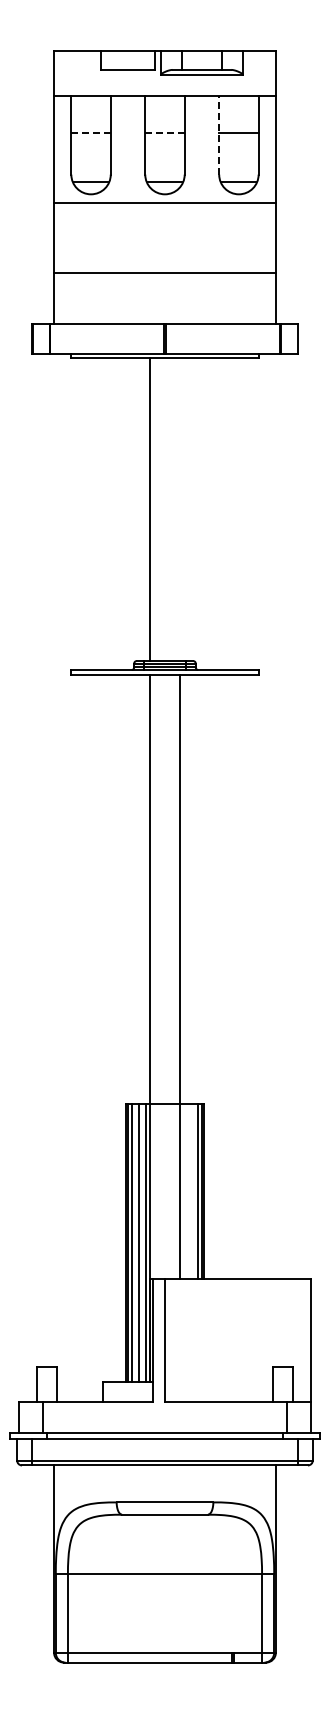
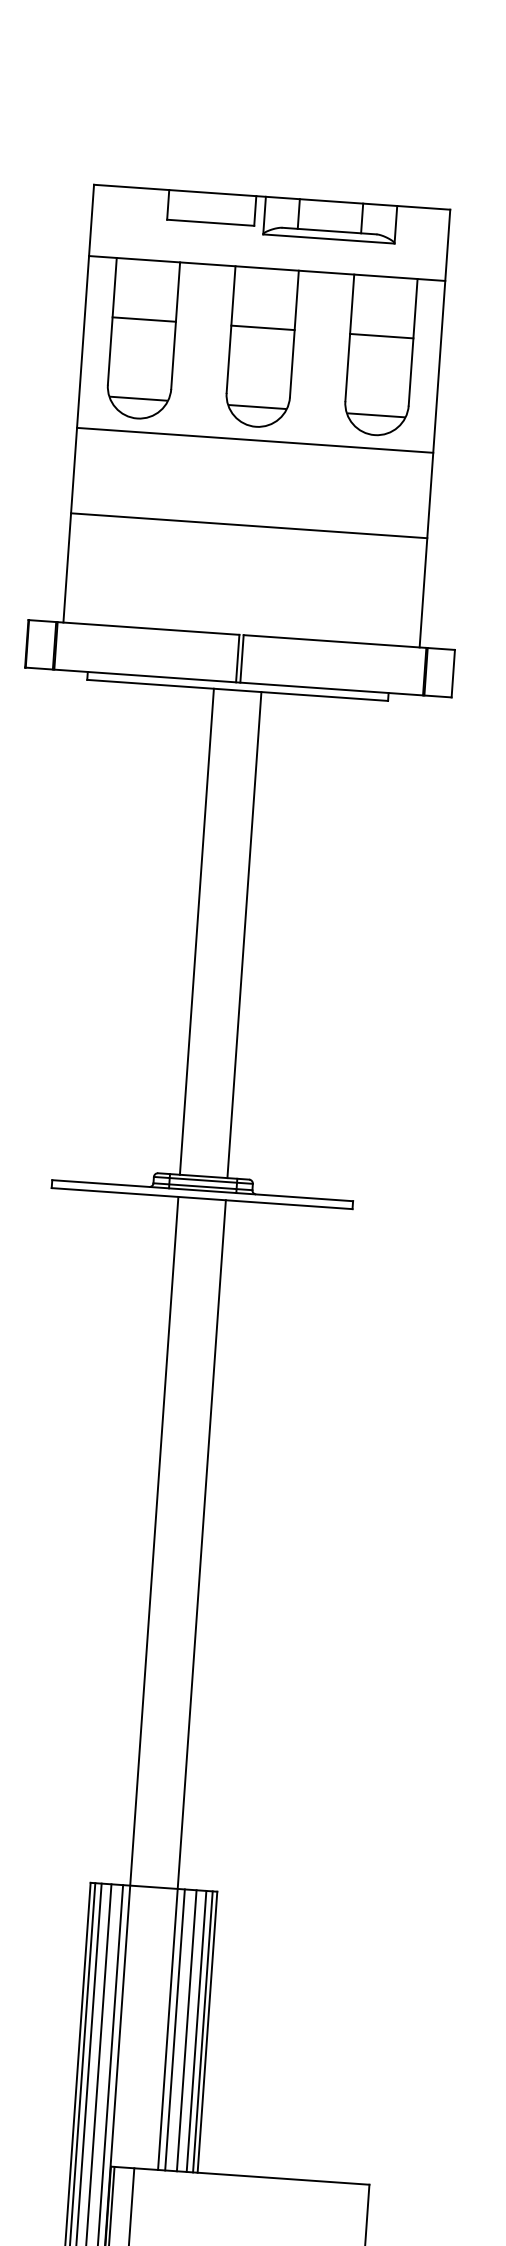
line: (91, 132) -> (145, 319), dashed -> solid
line: (164, 132) -> (262, 327), dashed -> solid
line: (219, 134) -> (350, 336), dashed -> solid
line: (164, 272) -> (248, 524), moved
line: (179, 509) -> (244, 934), added
line: (184, 1190) -> (175, 2028), added
line: (191, 1190) -> (186, 2029), added

